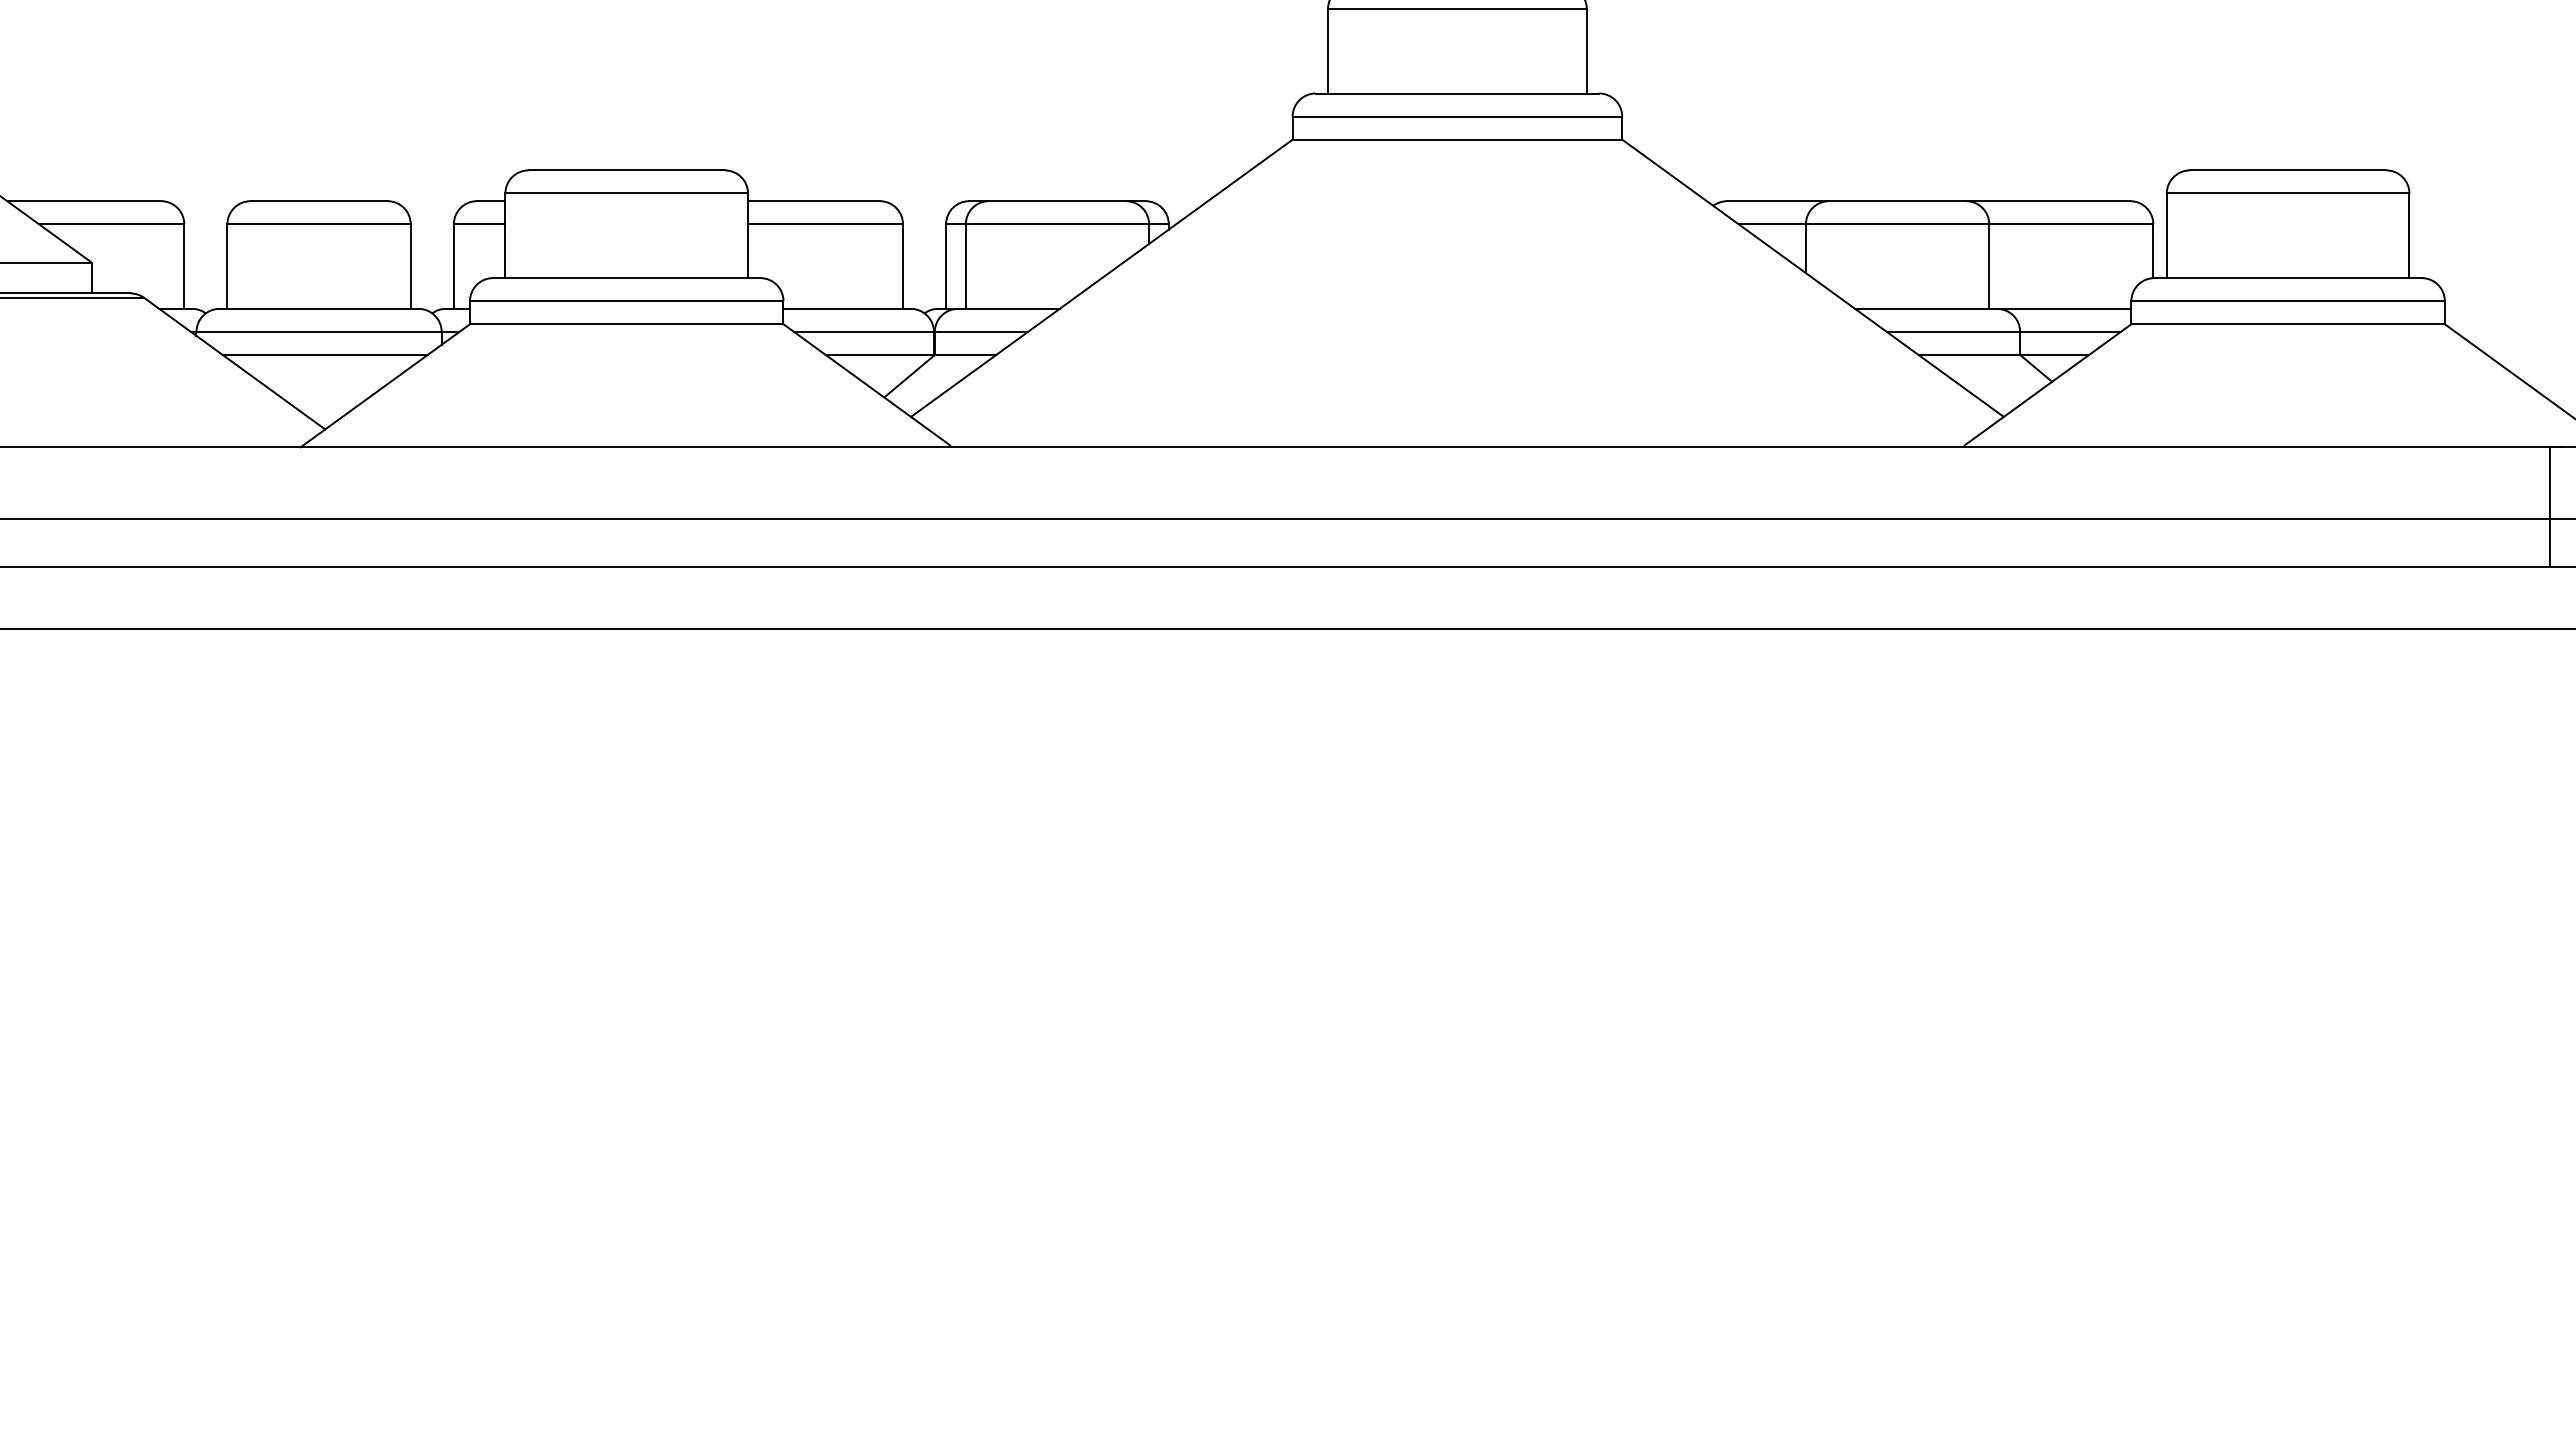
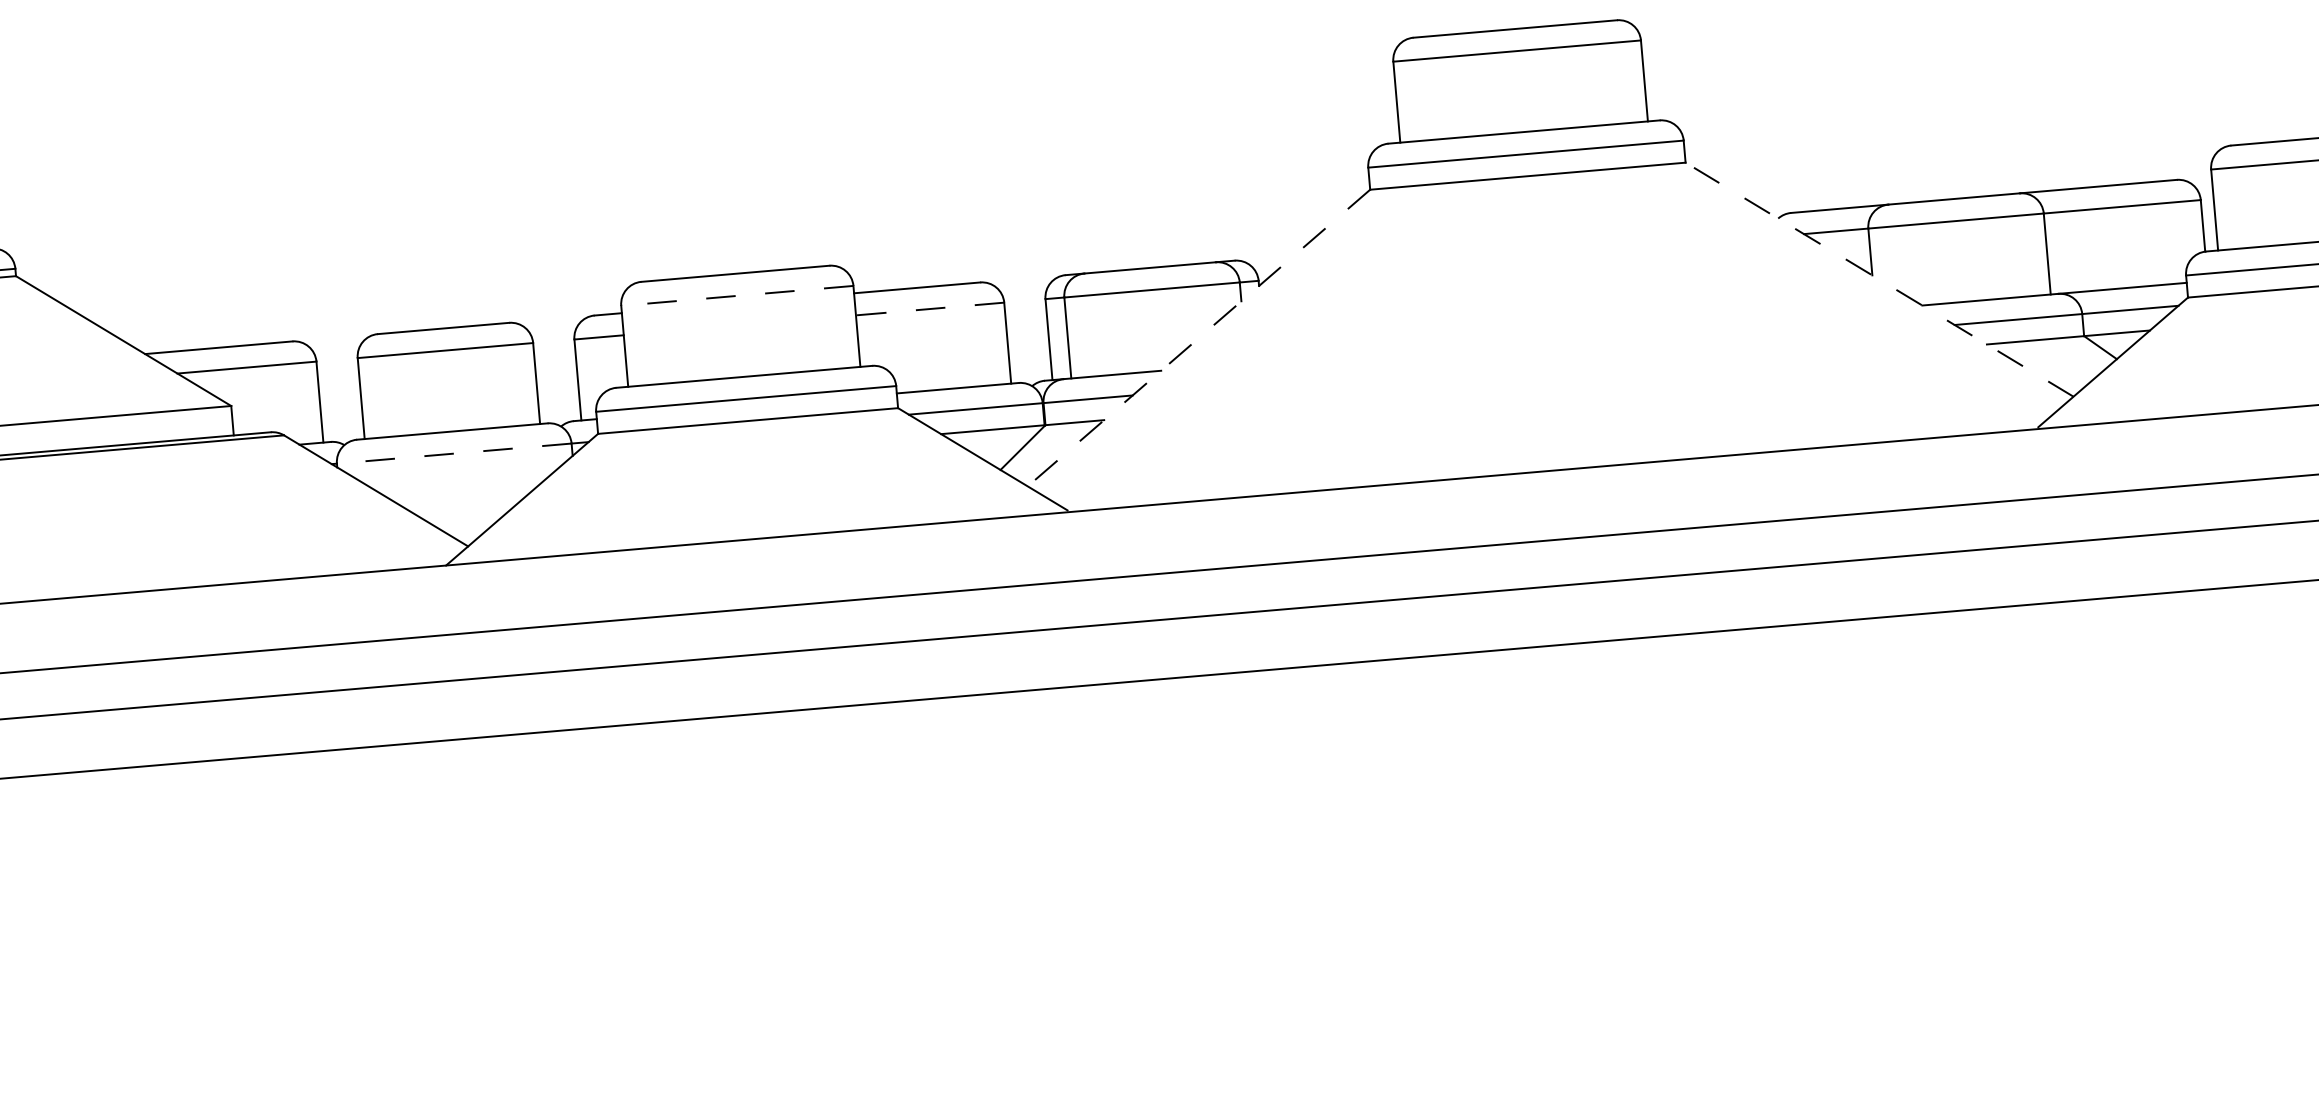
line: (626, 193) -> (737, 295), solid -> dashed
line: (825, 224) -> (930, 309), solid -> dashed
line: (1101, 278) -> (1198, 338), solid -> dashed
line: (1813, 278) -> (1880, 279), solid -> dashed
line: (319, 331) -> (454, 453), solid -> dashed
line: (324, 355) -> (461, 475), removed

